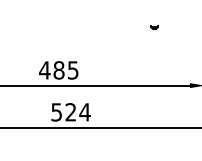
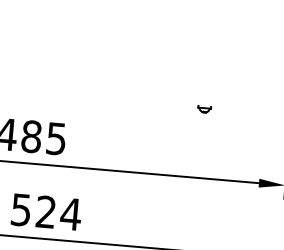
part: (154, 27) -> (204, 109), moved

